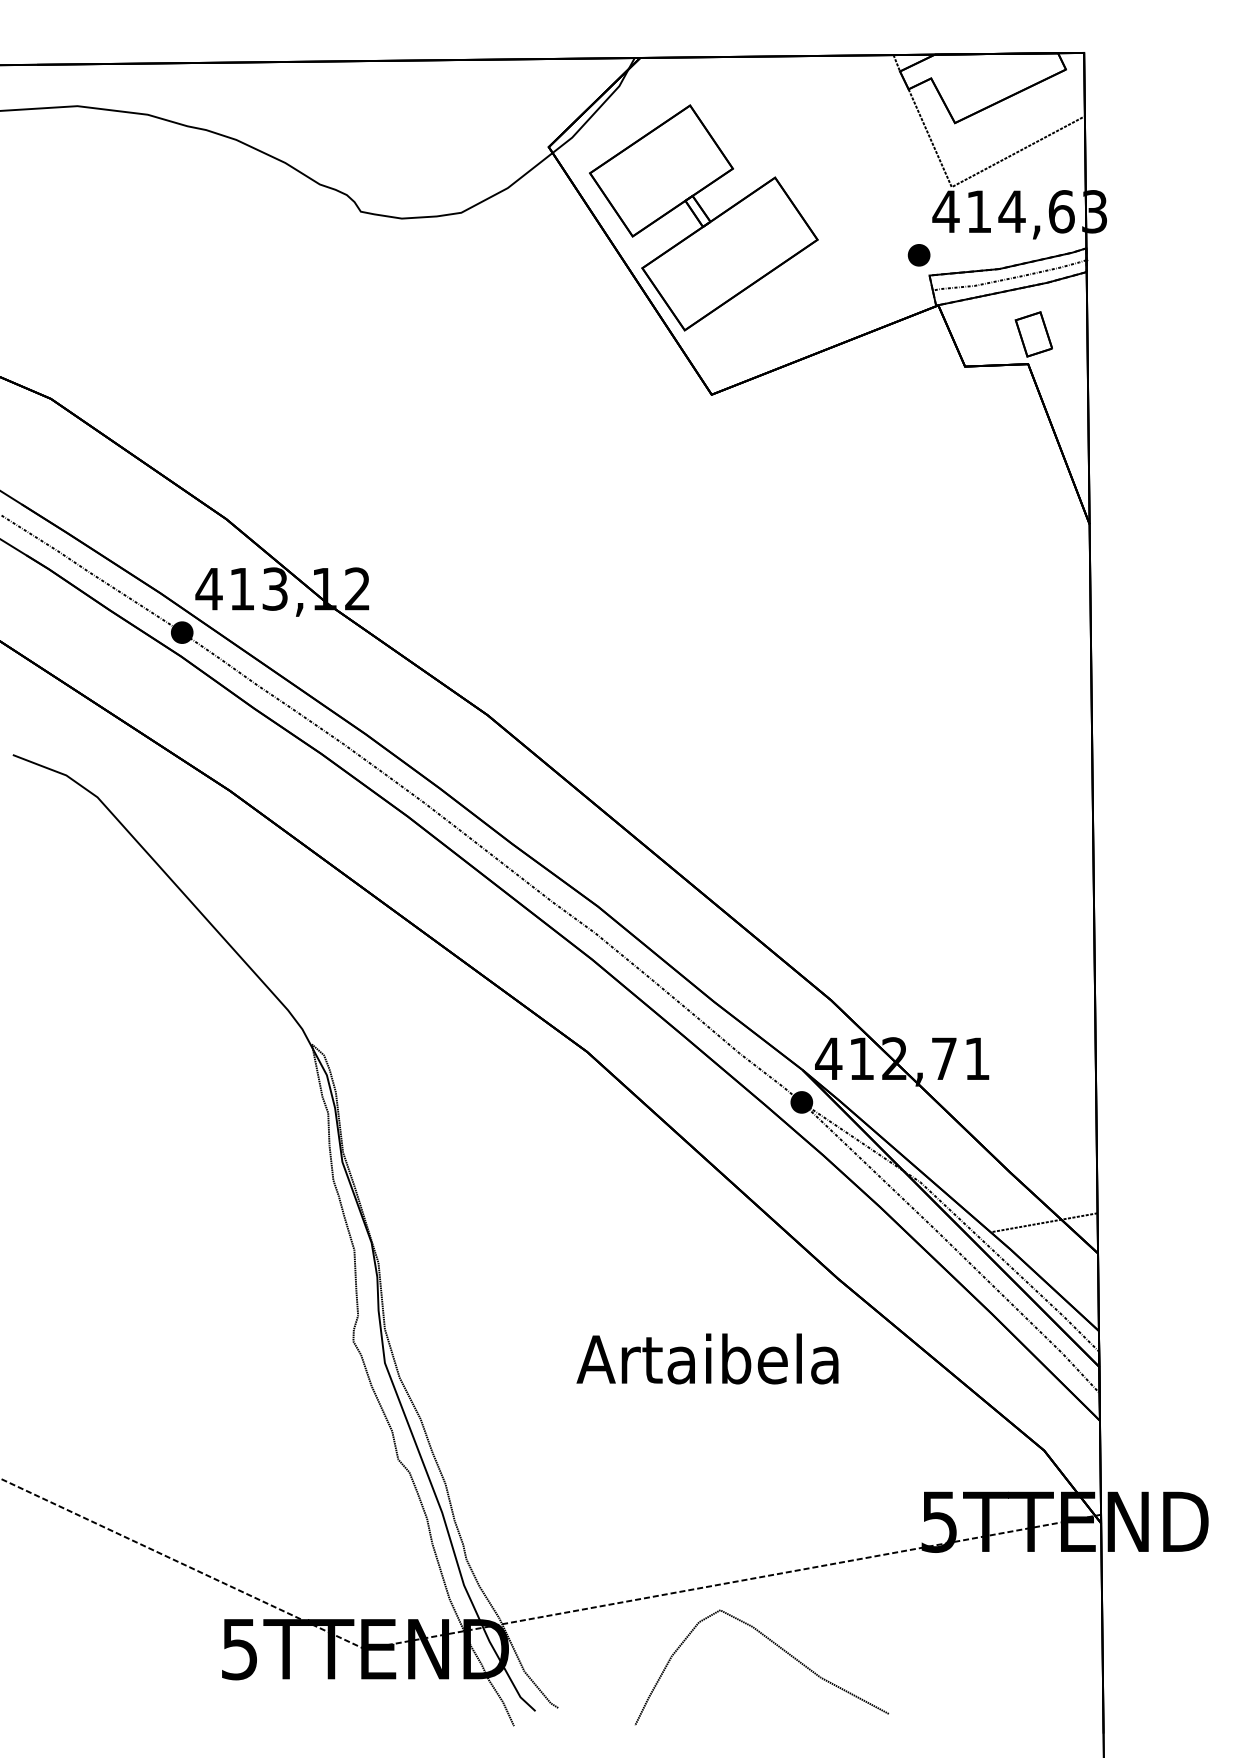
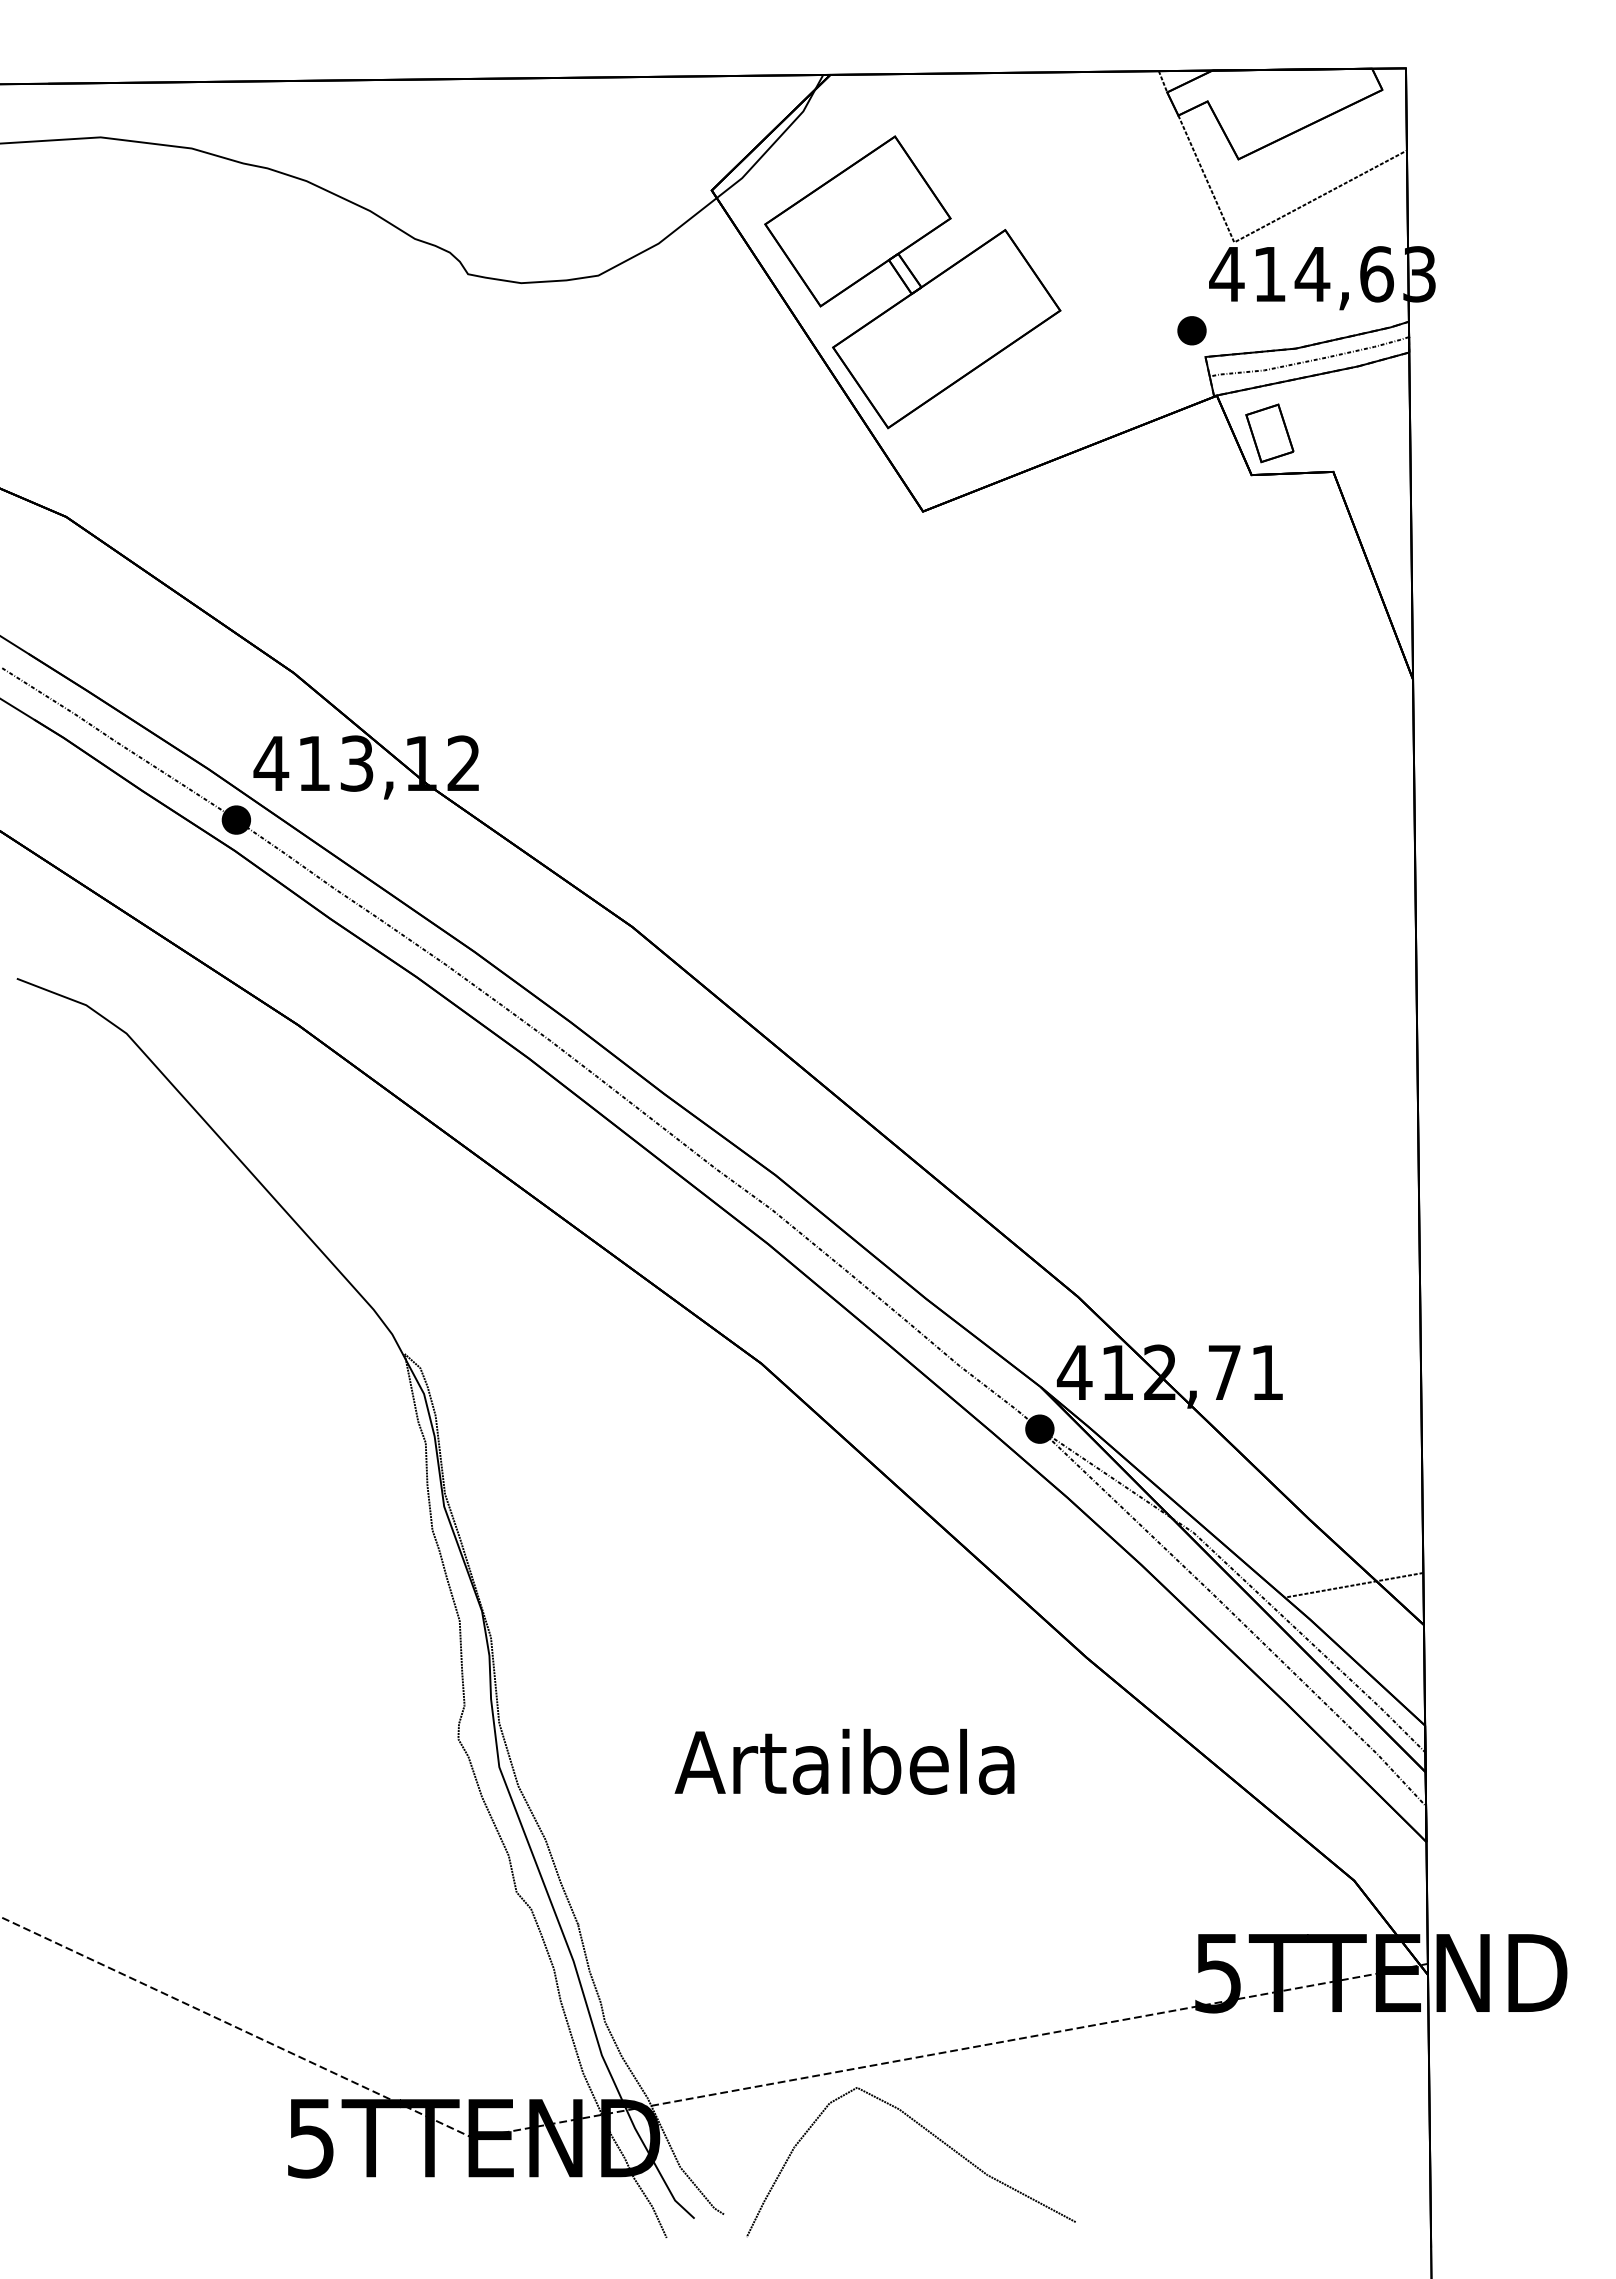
part: (1033, 334) -> (1269, 433), moved
text: (707, 1358) -> (844, 1761), moved
curve: (778, 1647) -> (932, 2135), moved

